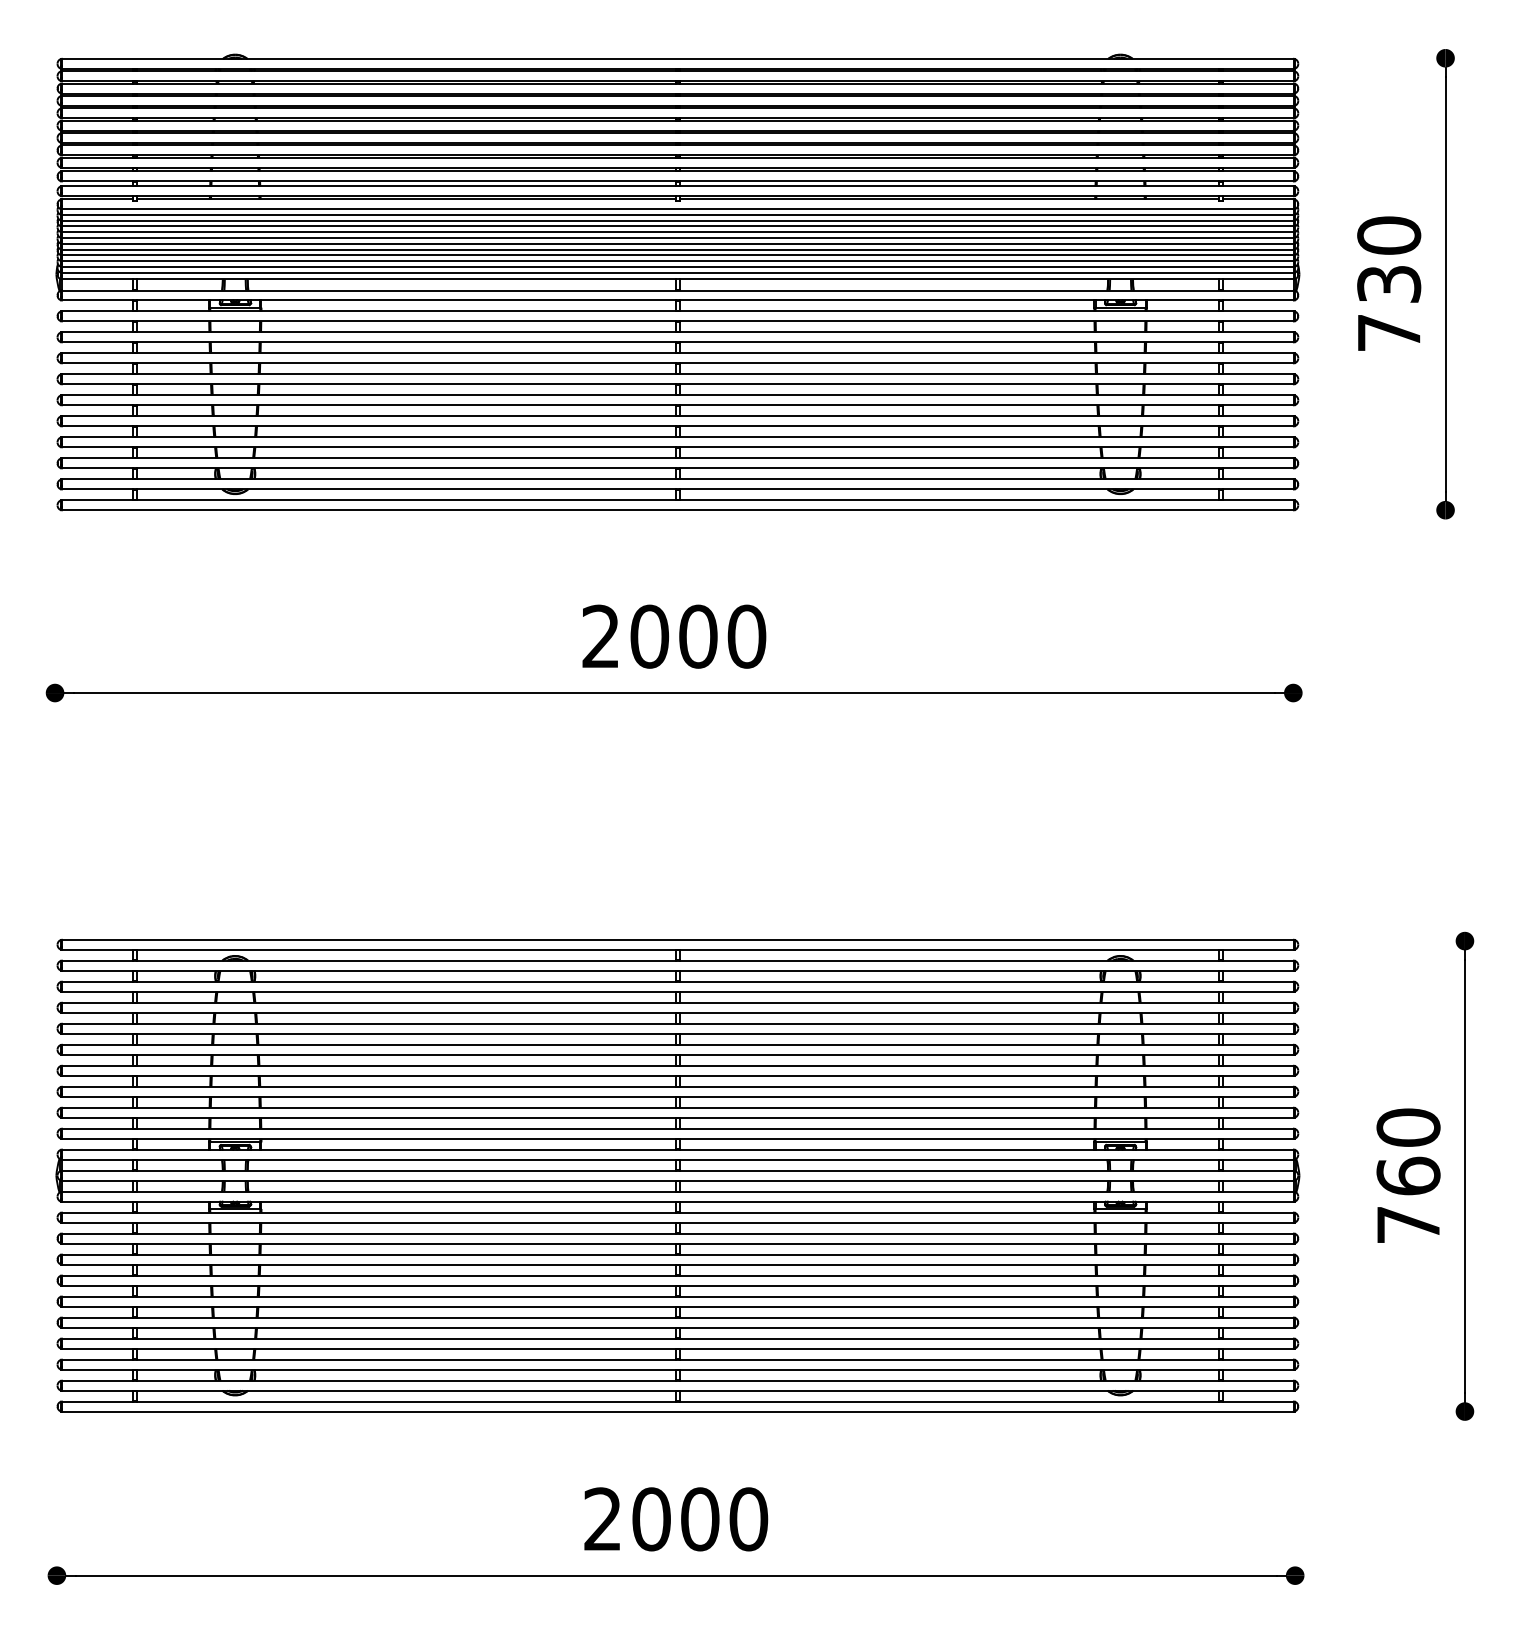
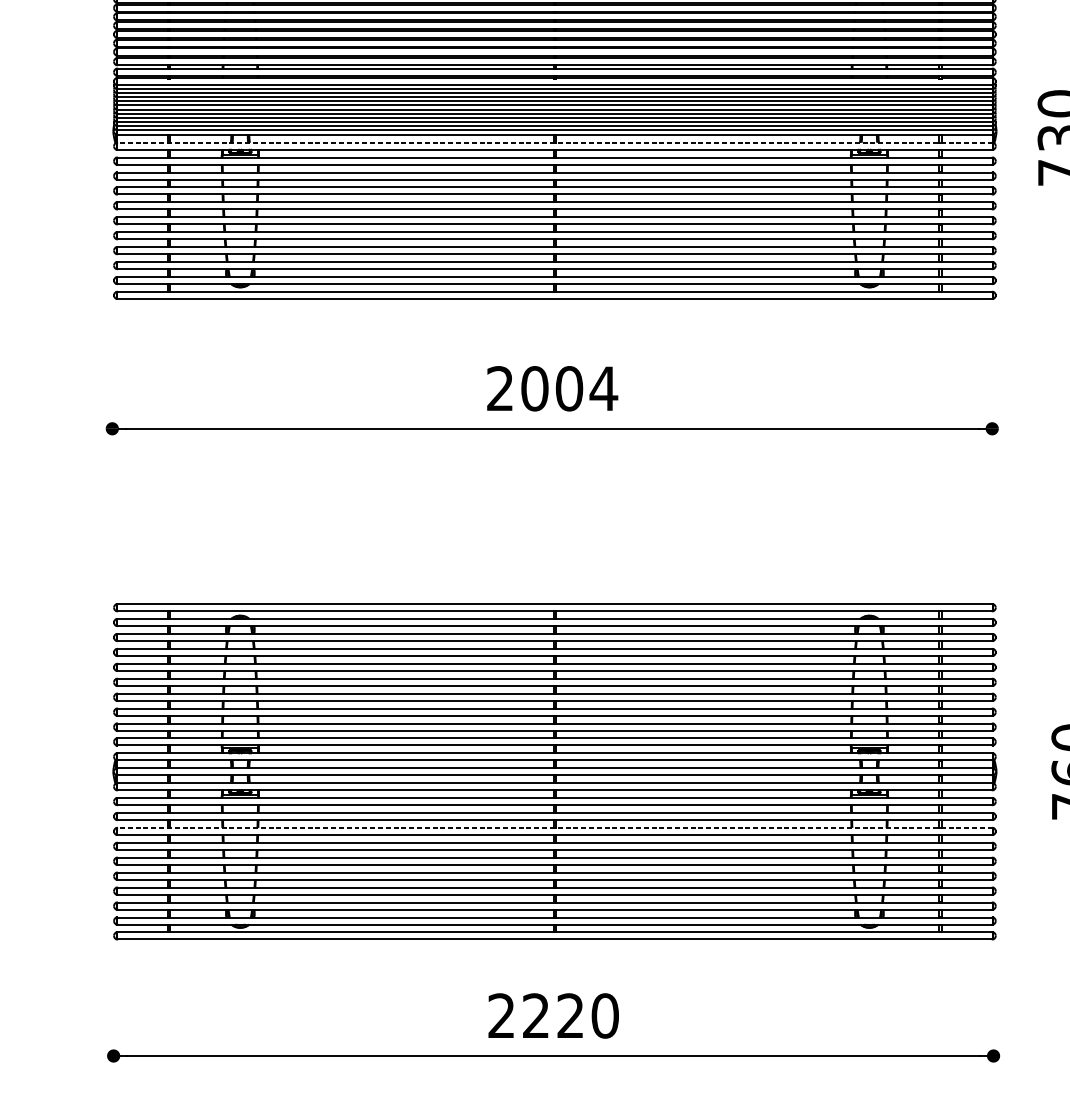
line: (677, 290) -> (554, 142), solid -> dashed
text: (746, 636) -> (603, 388), 2000 -> 2004
line: (677, 1254) -> (554, 827), solid -> dashed
text: (675, 1519) -> (553, 1016), 2000 -> 2220

